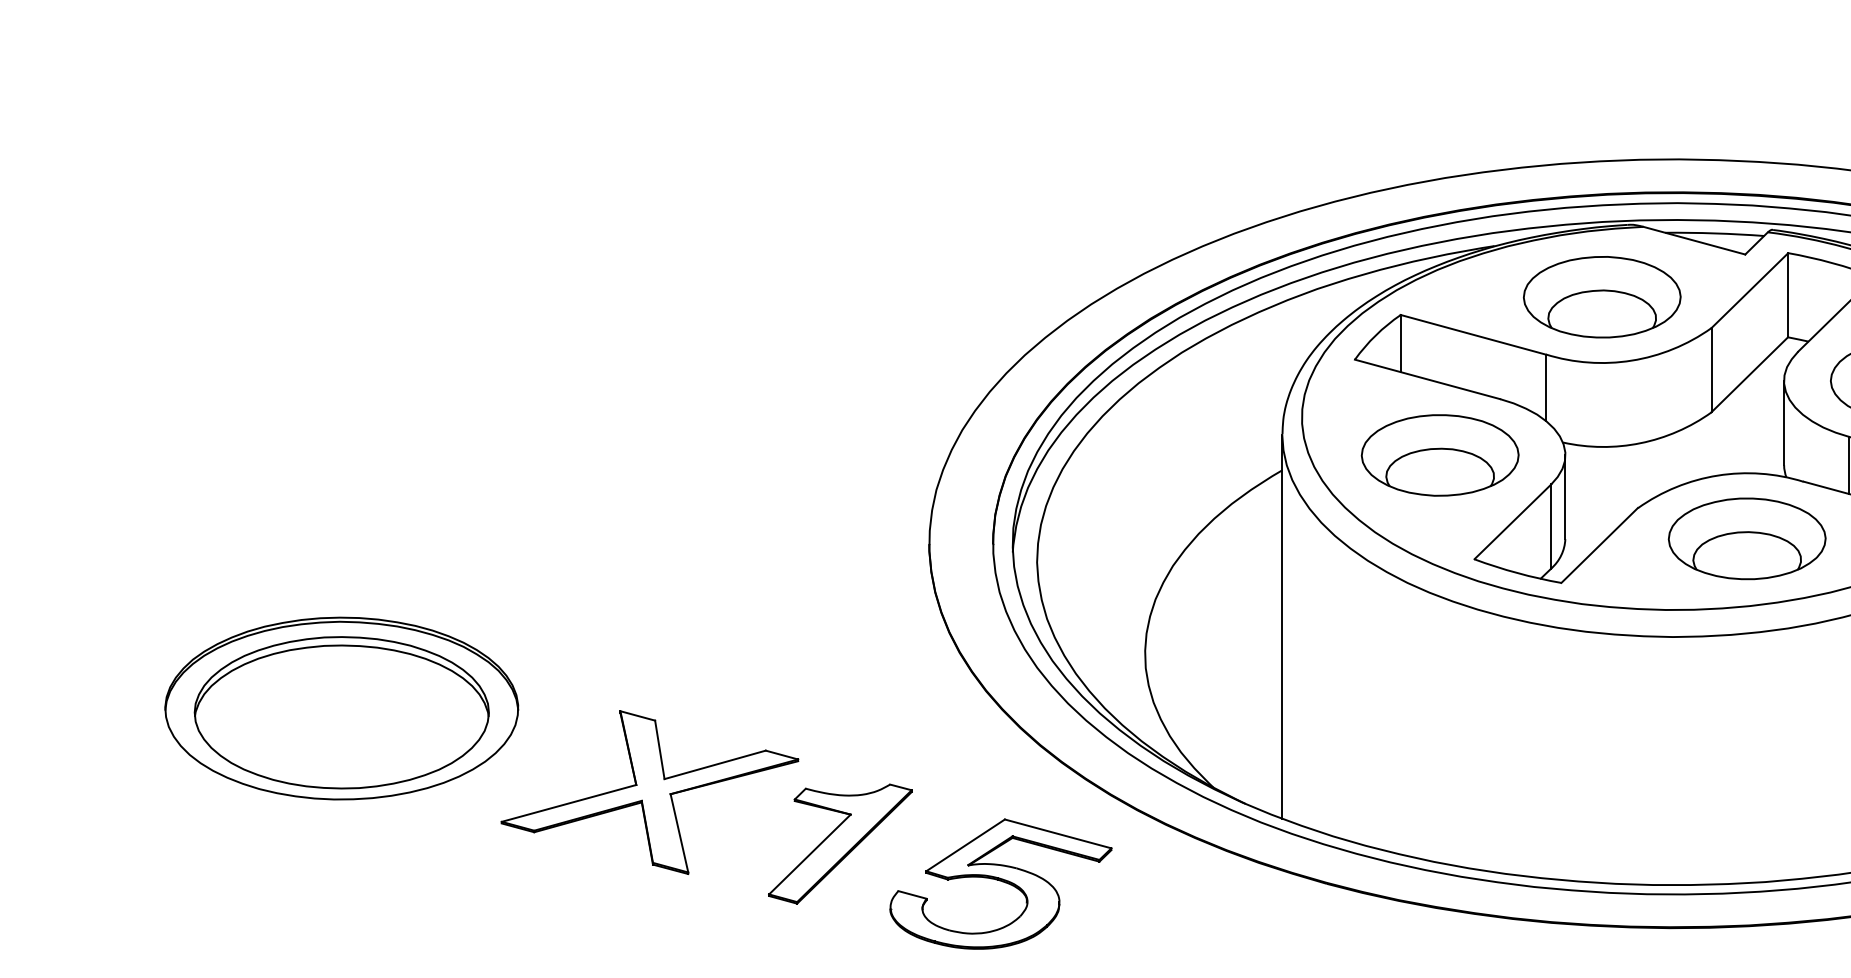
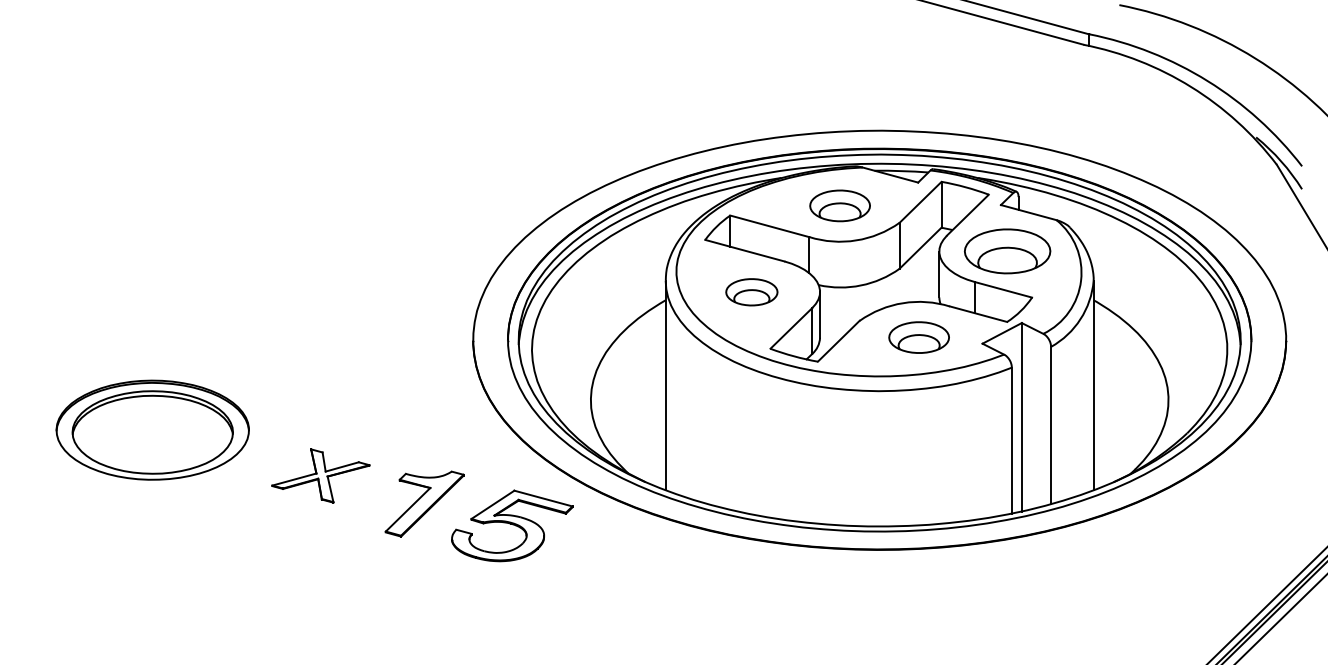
part: (1601, 296) -> (839, 205), size x0.7
part: (1439, 456) -> (751, 292), size x0.6
part: (1745, 538) -> (918, 337), size x0.7
part: (649, 791) -> (320, 475), size x0.6

